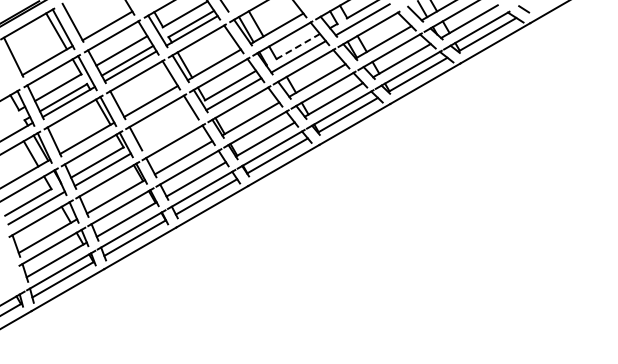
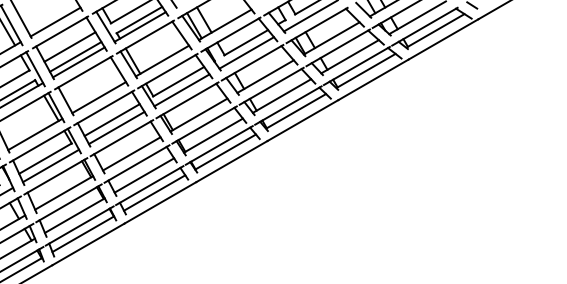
line: (298, 46) -> (246, 42), dashed -> solid
line: (163, 123) -> (111, 119), added
line: (168, 131) -> (116, 127), added

